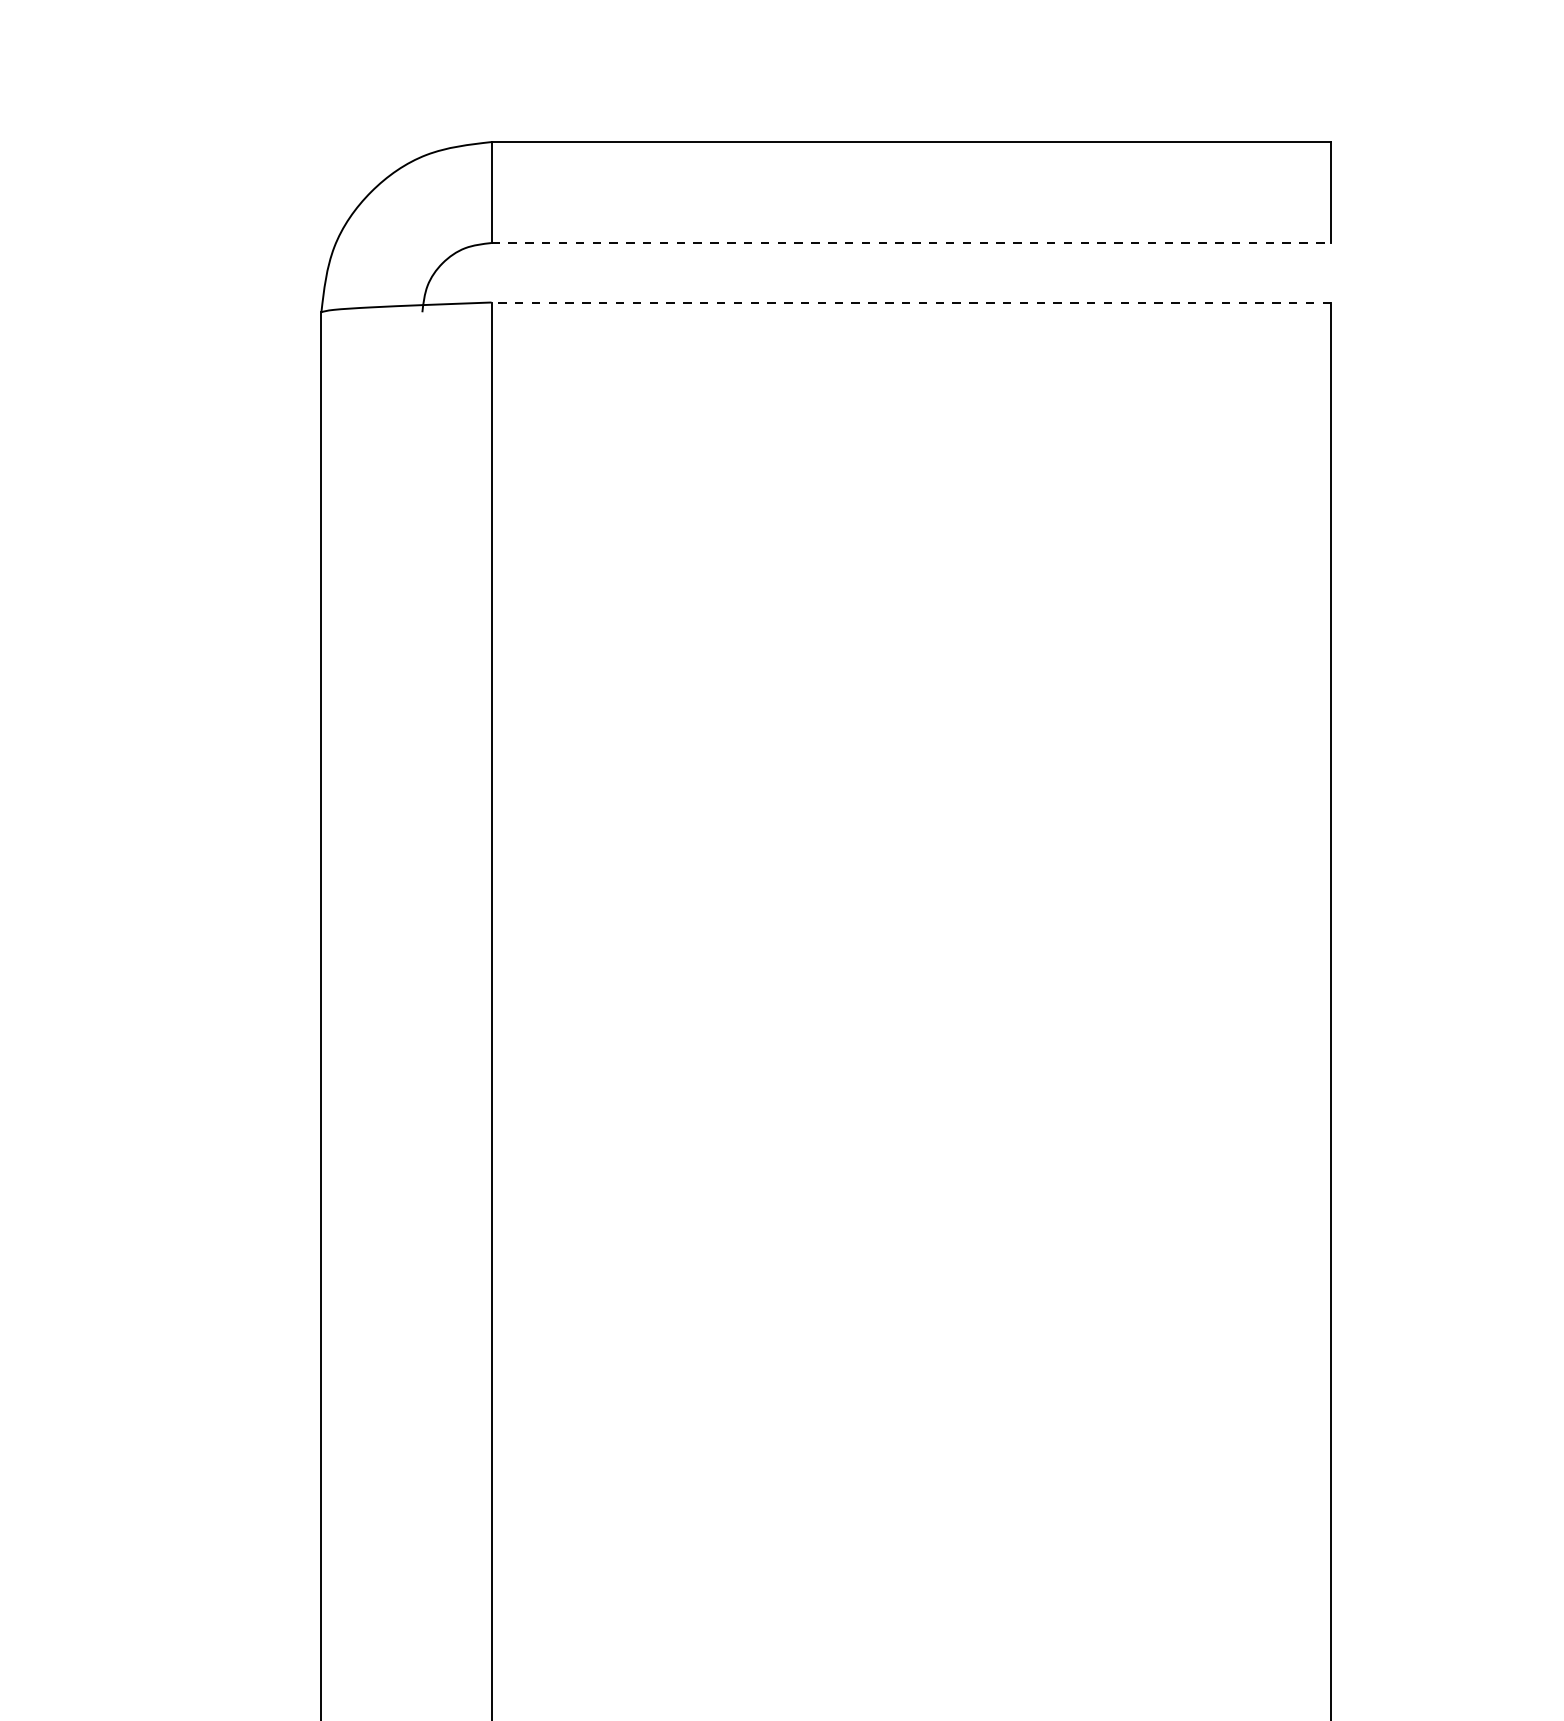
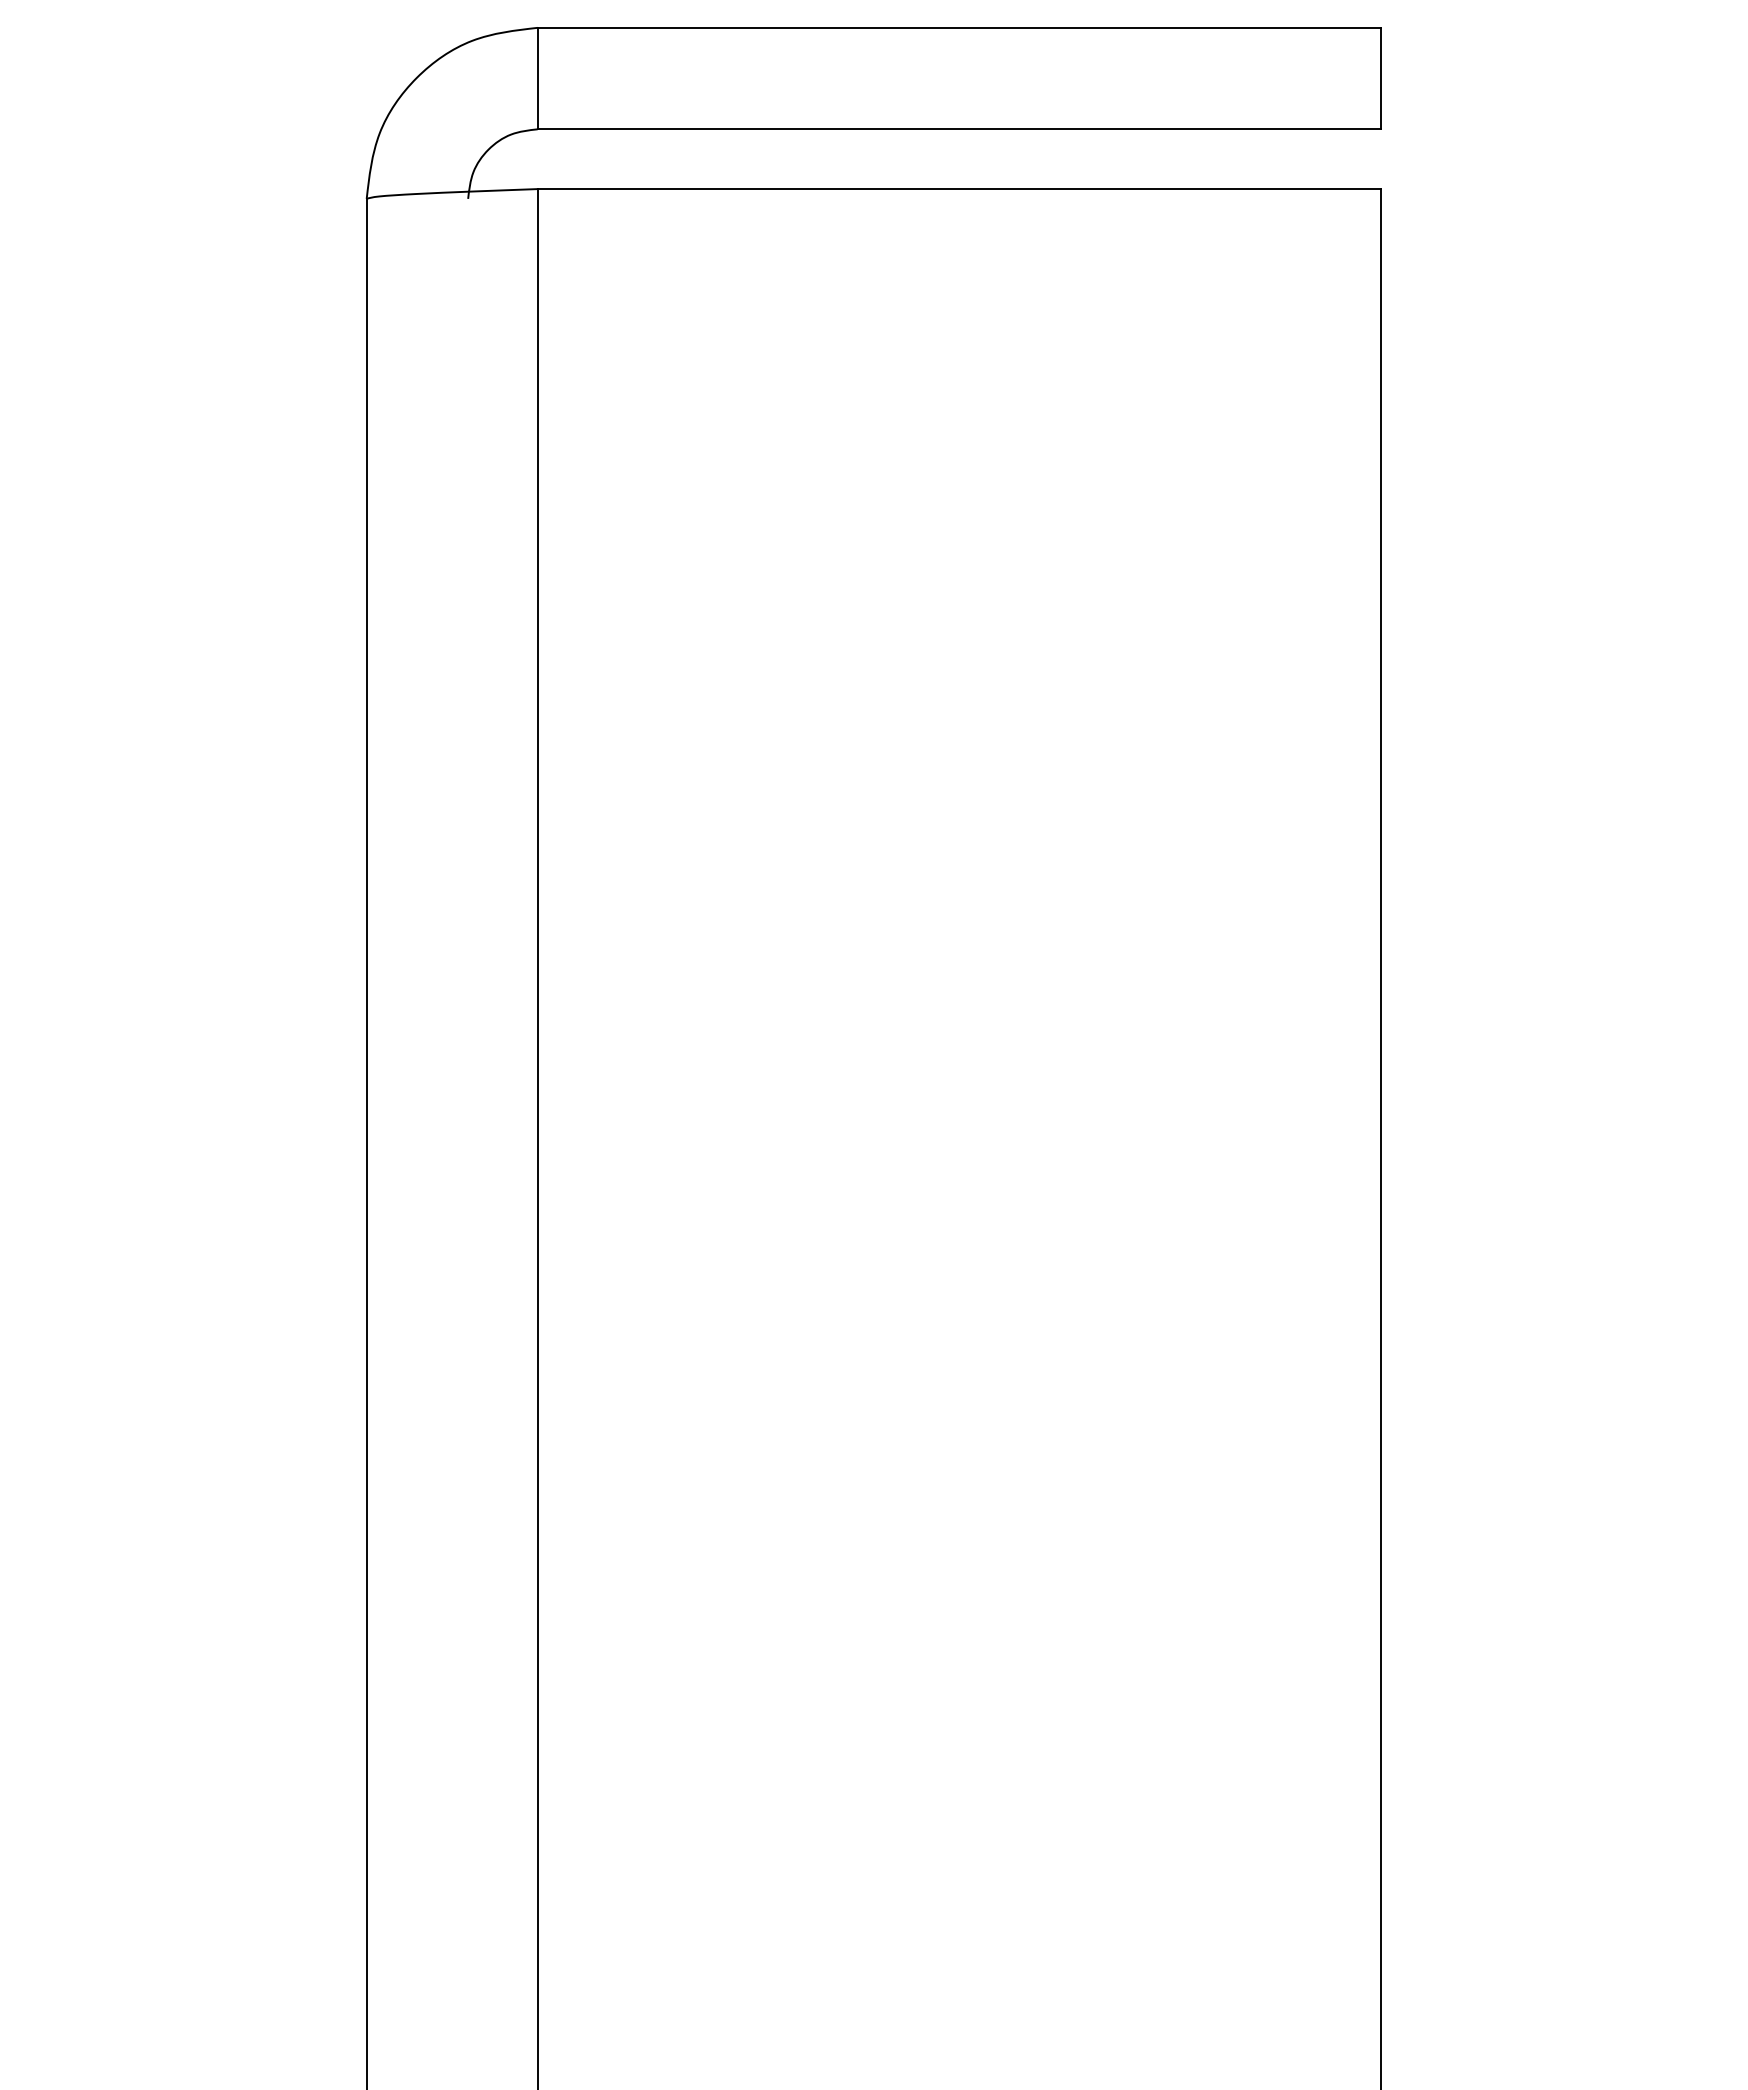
line: (911, 243) -> (959, 129), dashed -> solid
line: (911, 302) -> (959, 189), dashed -> solid

